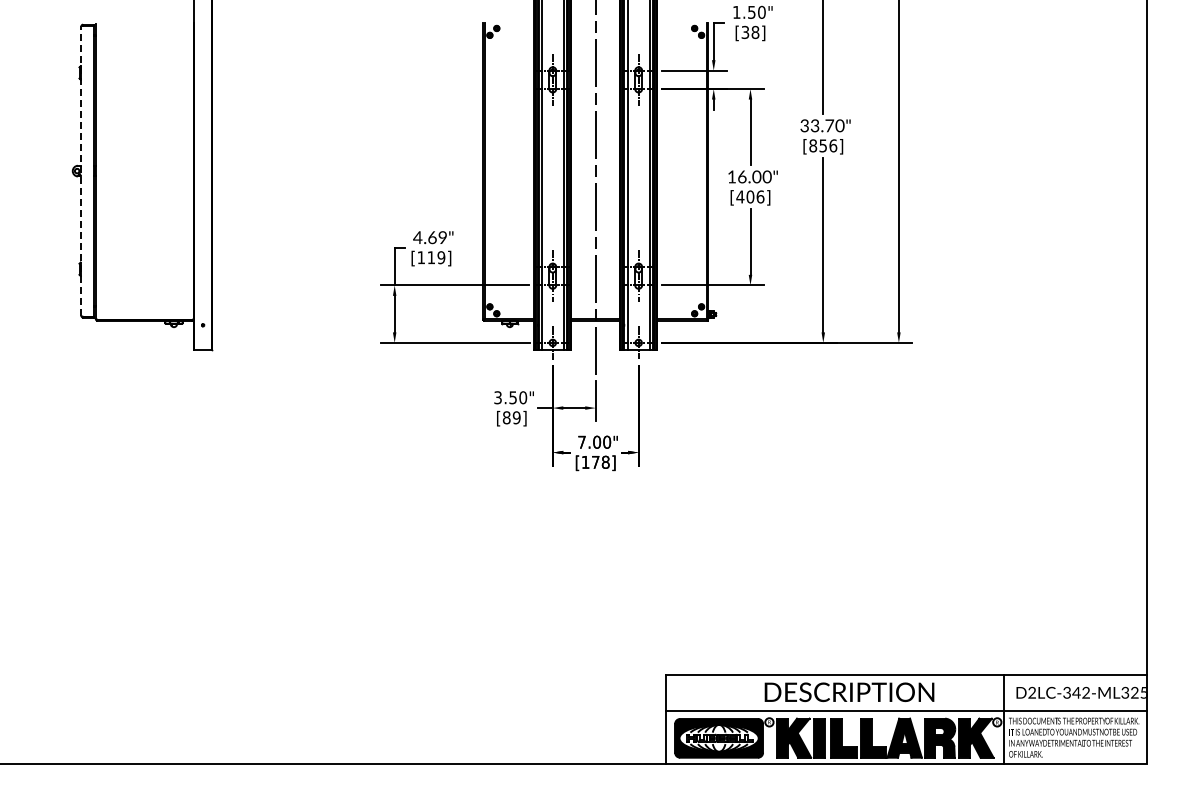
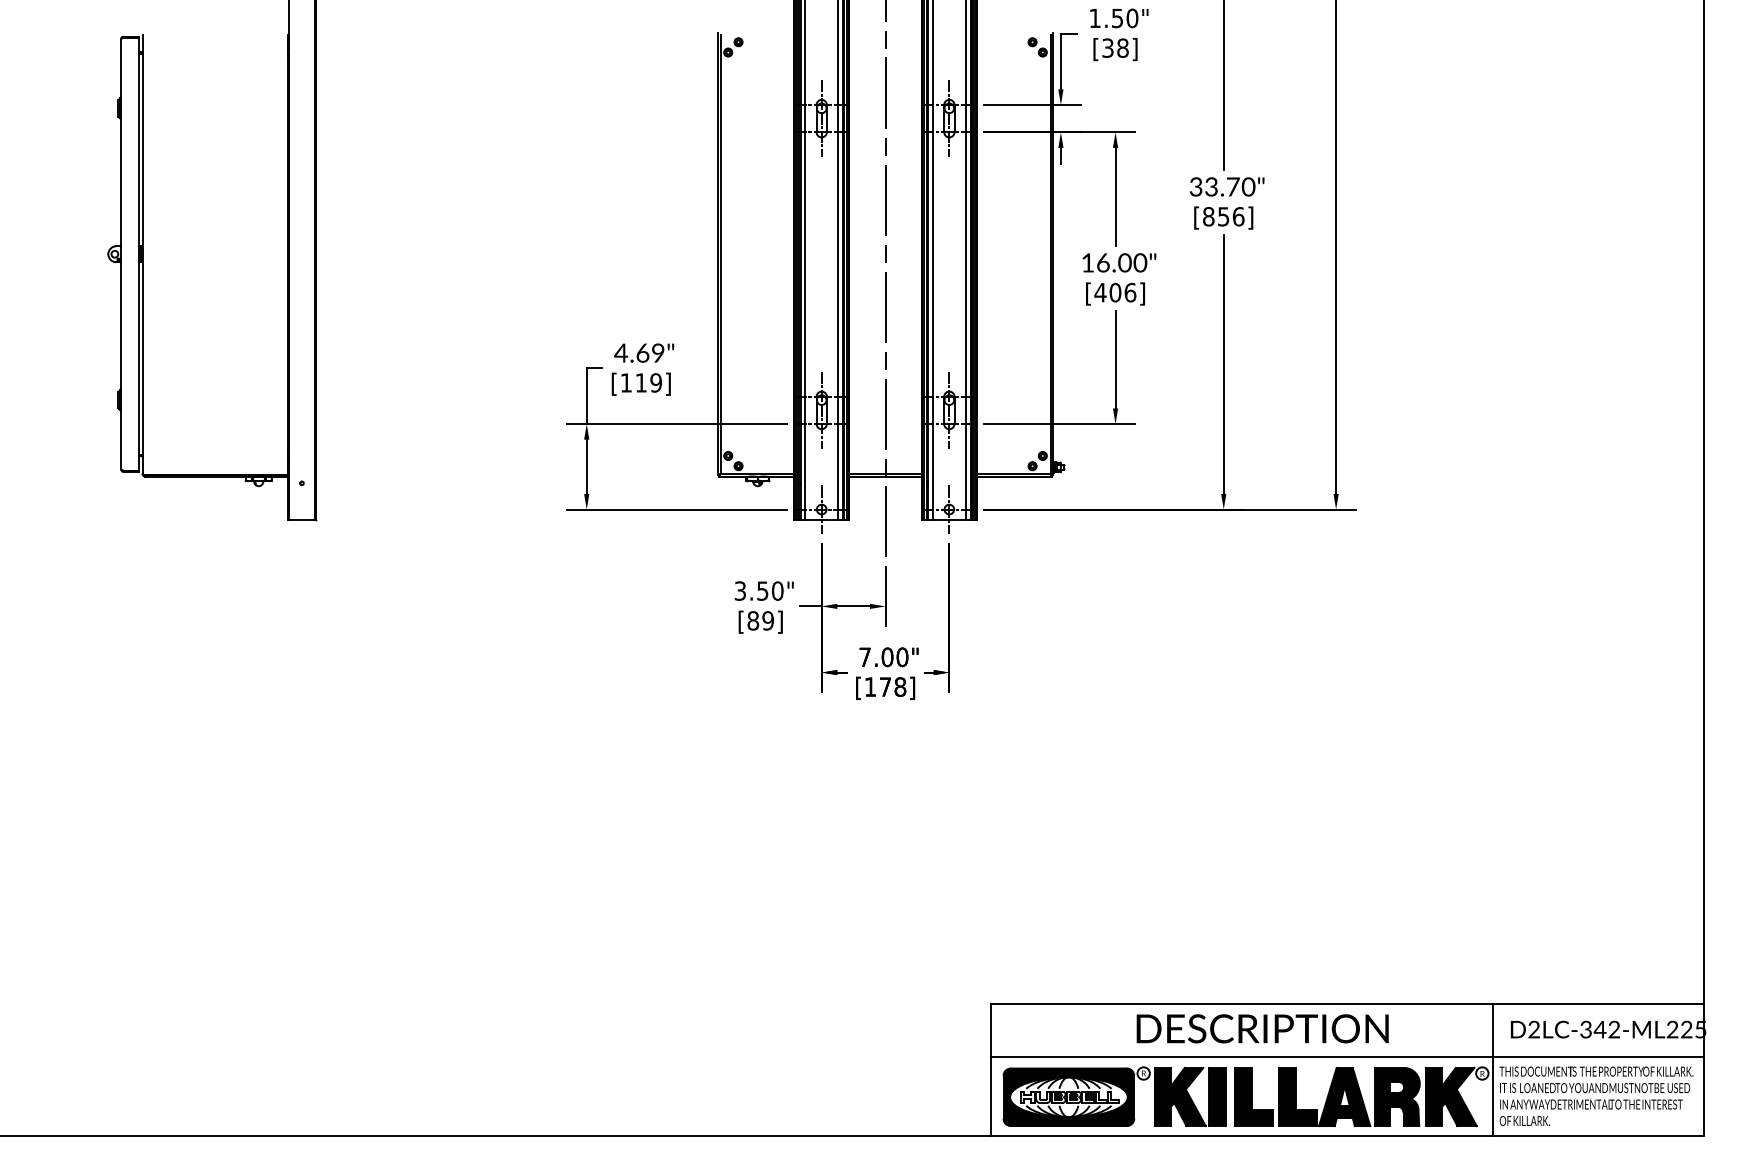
line: (81, 171) -> (121, 254), dashed -> solid
text: (1125, 694) -> (1672, 1032), D2LC-342-ML325 -> D2LC-342-ML225

